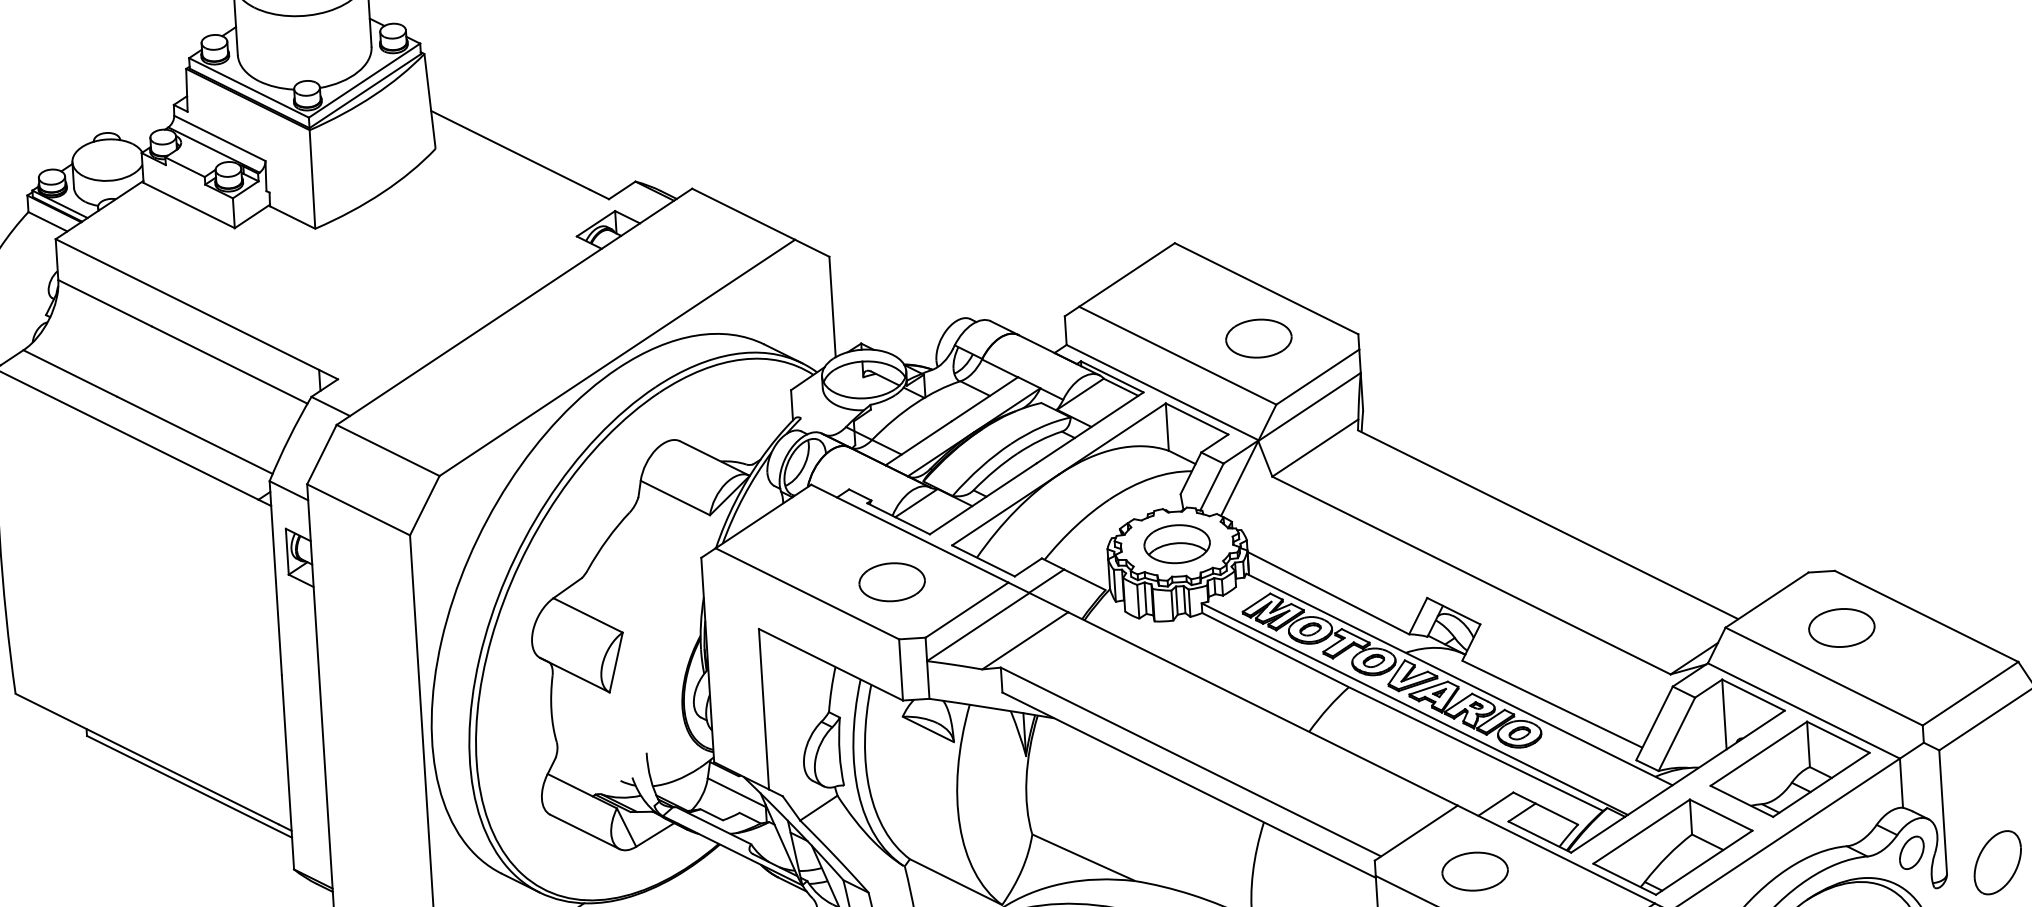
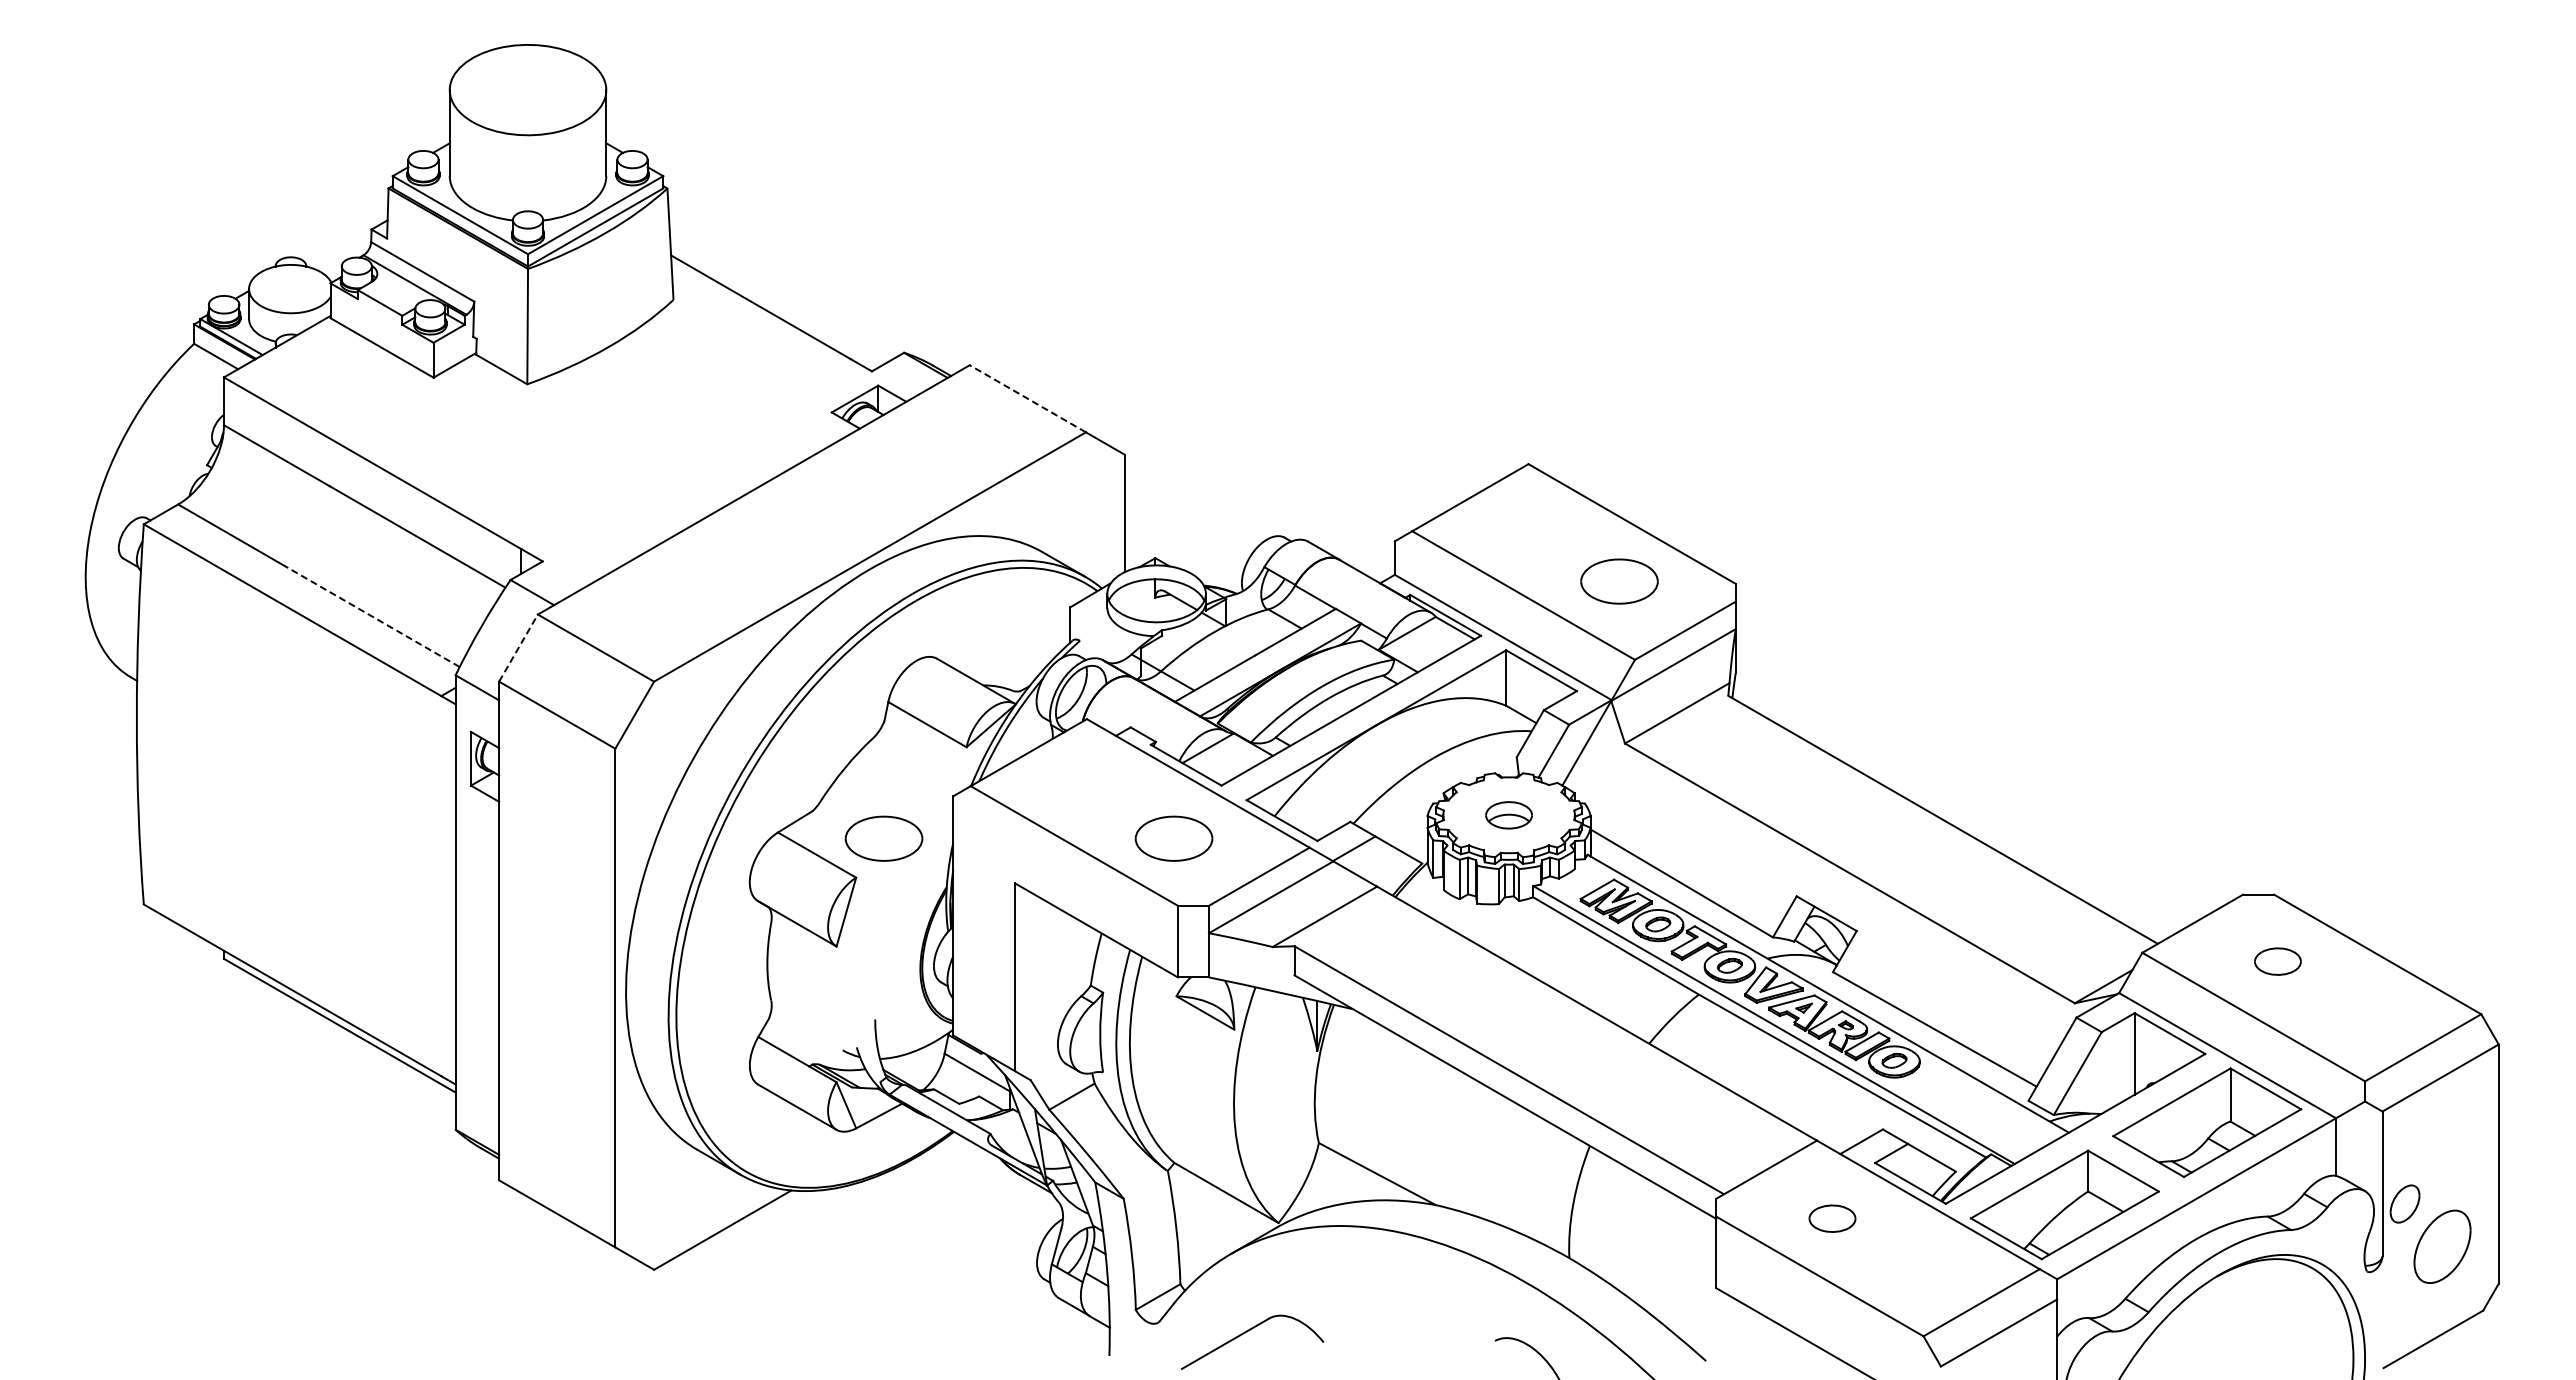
line: (743, 214) -> (1027, 398), solid -> dashed
line: (194, 435) -> (371, 616), solid -> dashed
line: (321, 454) -> (518, 648), solid -> dashed
part: (1176, 544) -> (1508, 815), size x0.6
part: (643, 597) -> (883, 838), added
part: (1841, 627) -> (2277, 961), size x0.6
part: (1911, 852) -> (2404, 1203), moved
part: (1475, 871) -> (1832, 1218), size x0.6

